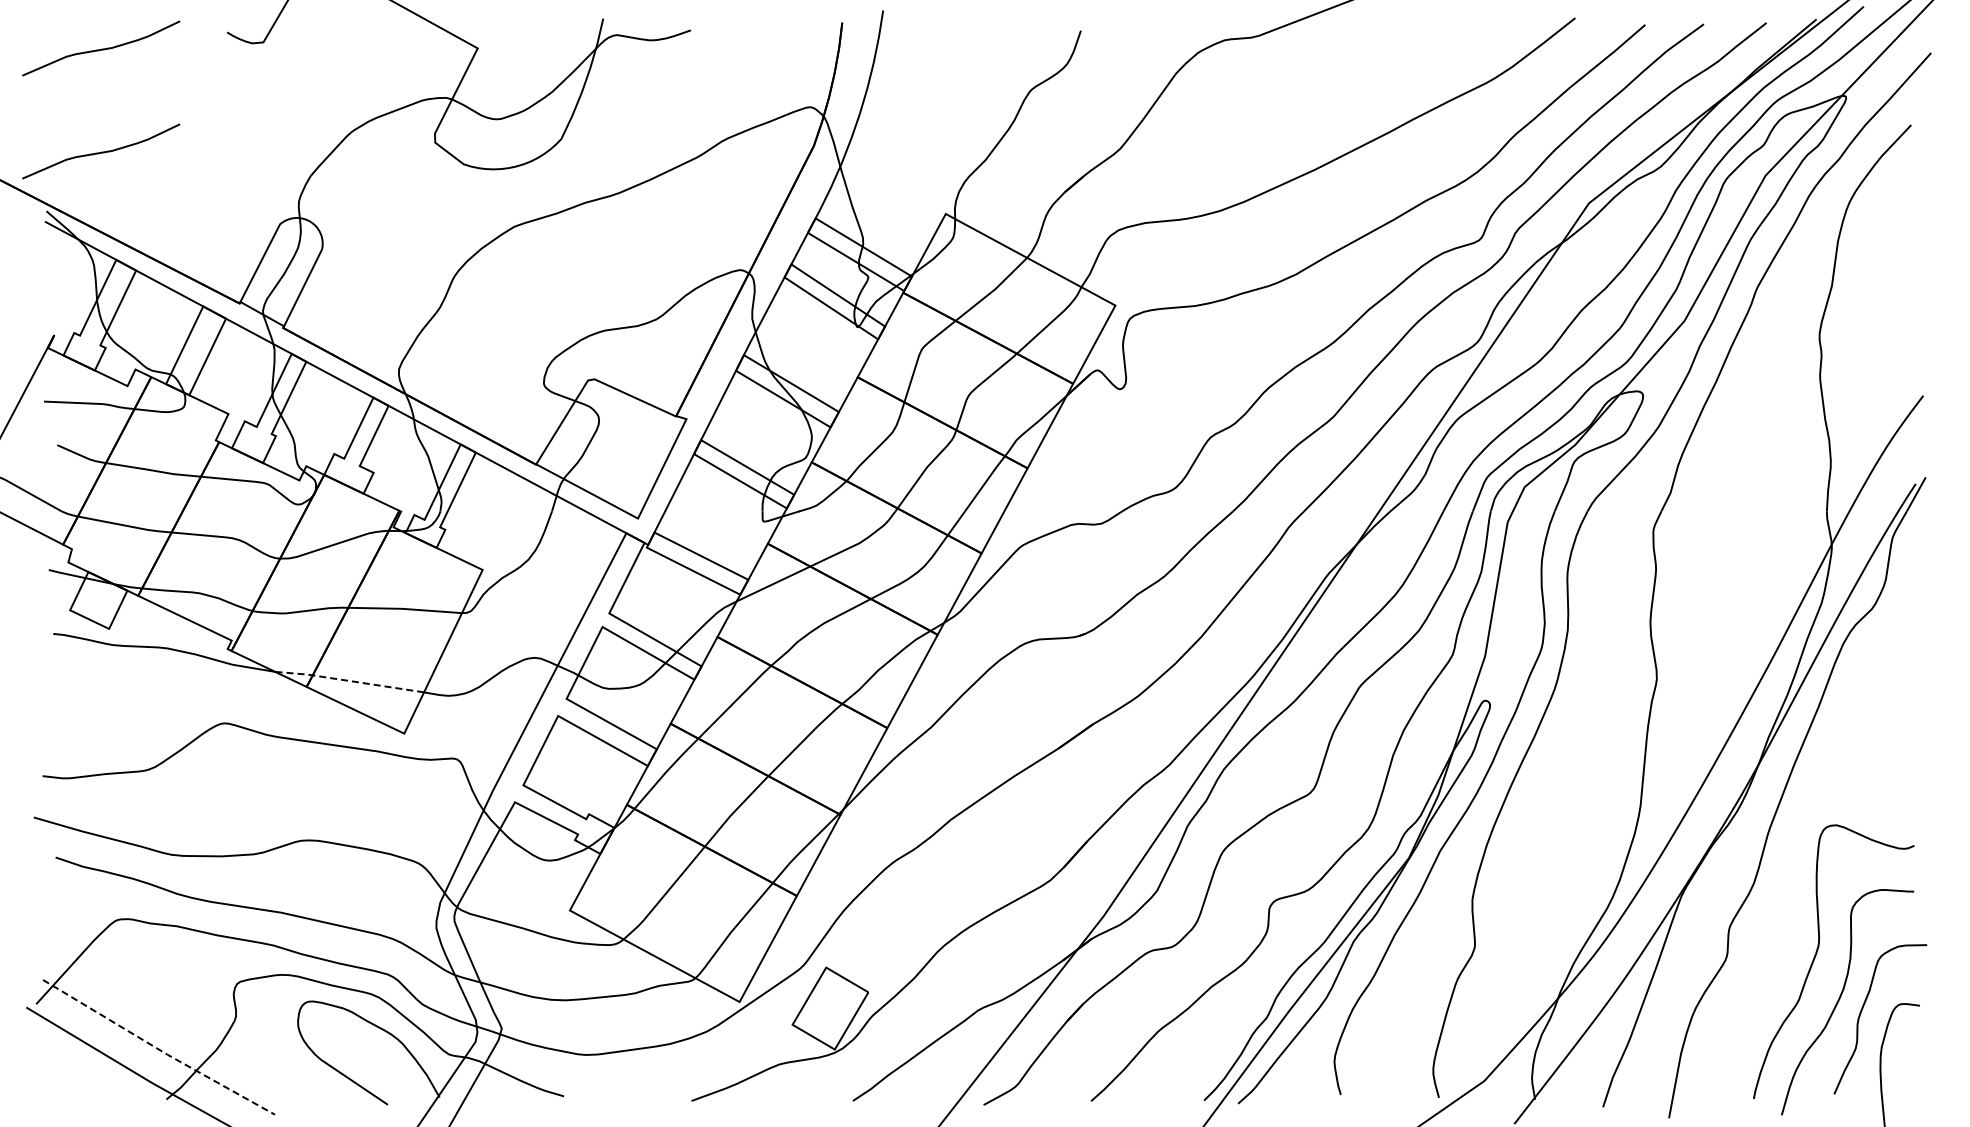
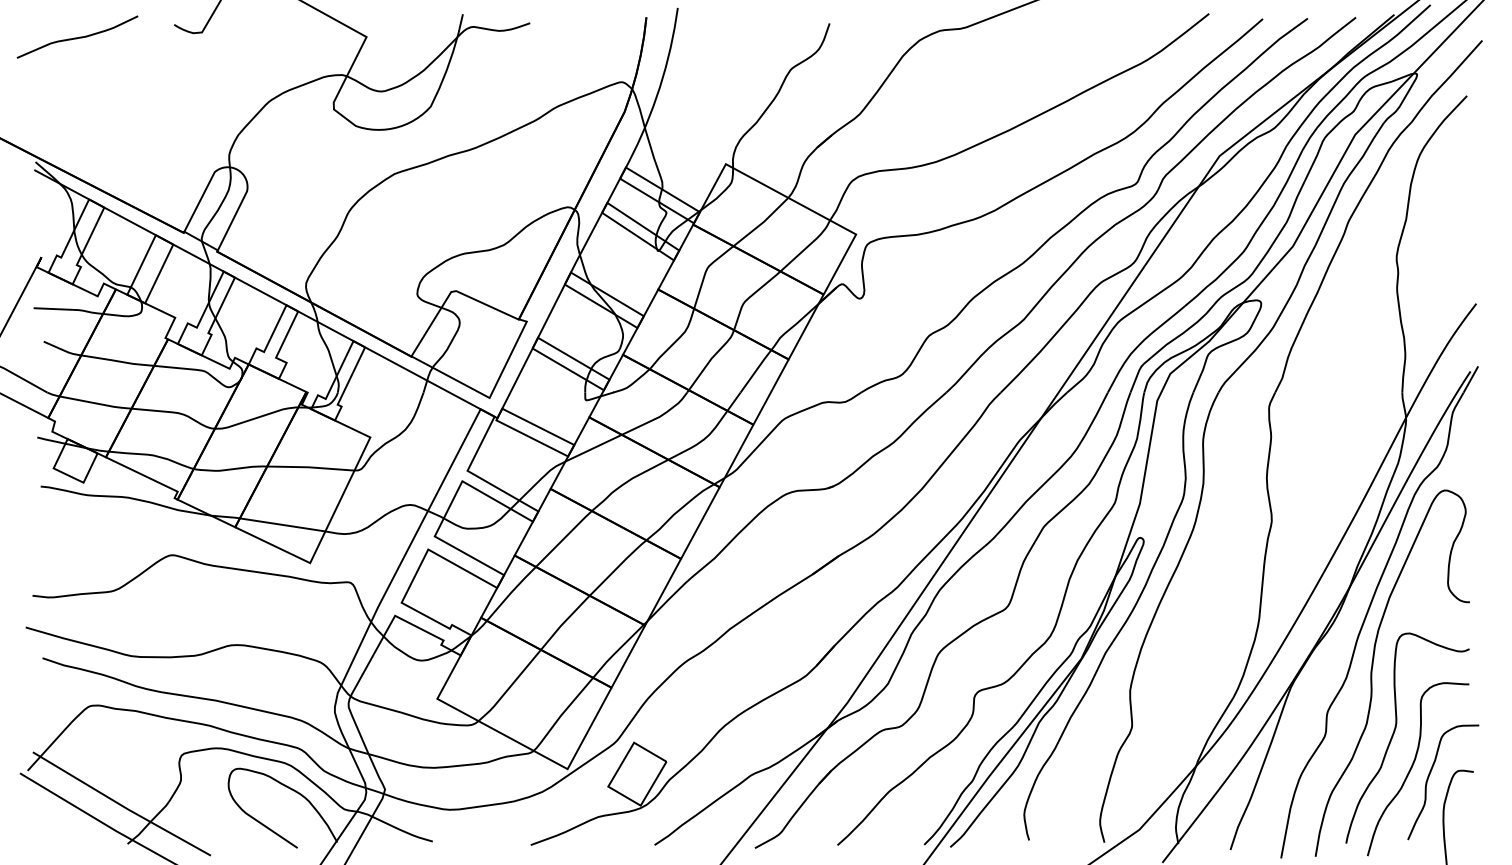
curve: (101, 151) -> (77, 116), removed
line: (348, 680) -> (267, 522), dashed -> solid
curve: (1788, 871) -> (1372, 668), added
line: (158, 1049) -> (121, 805), dashed -> solid

